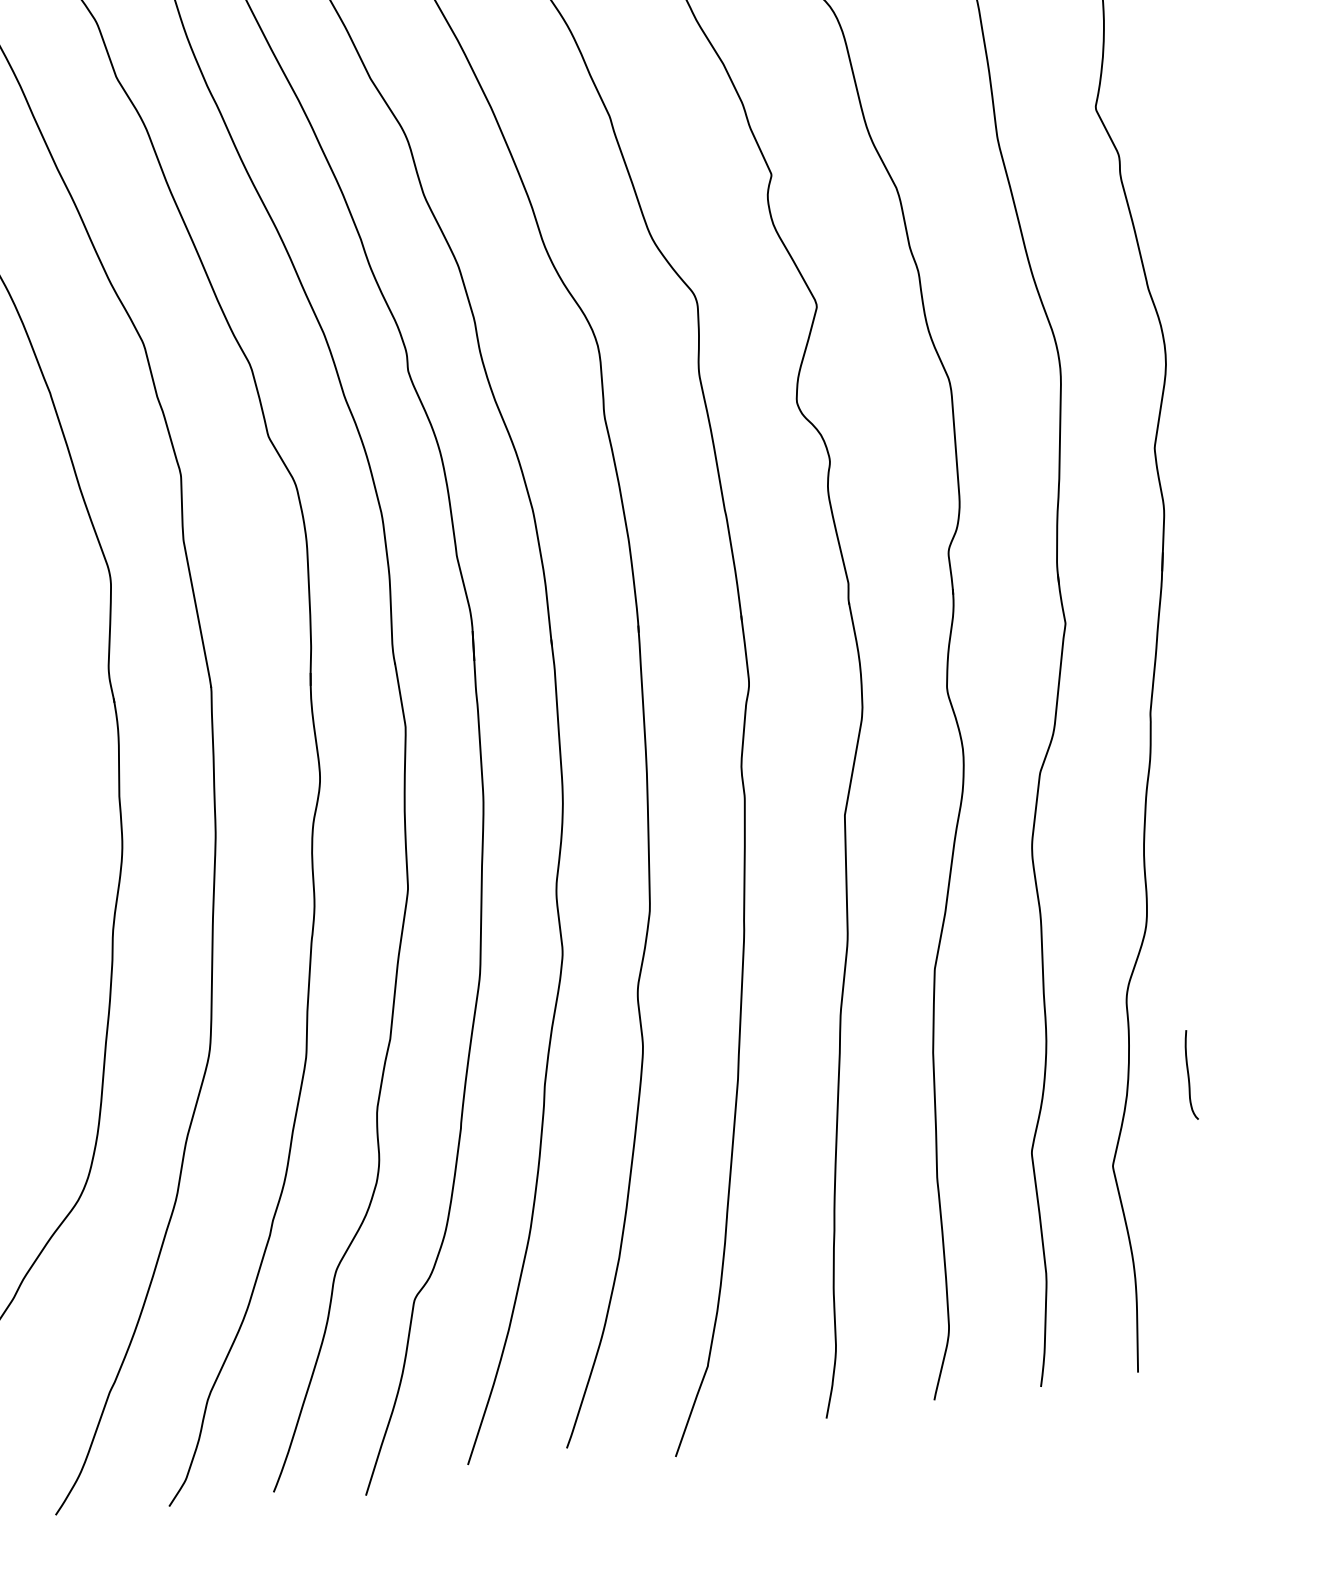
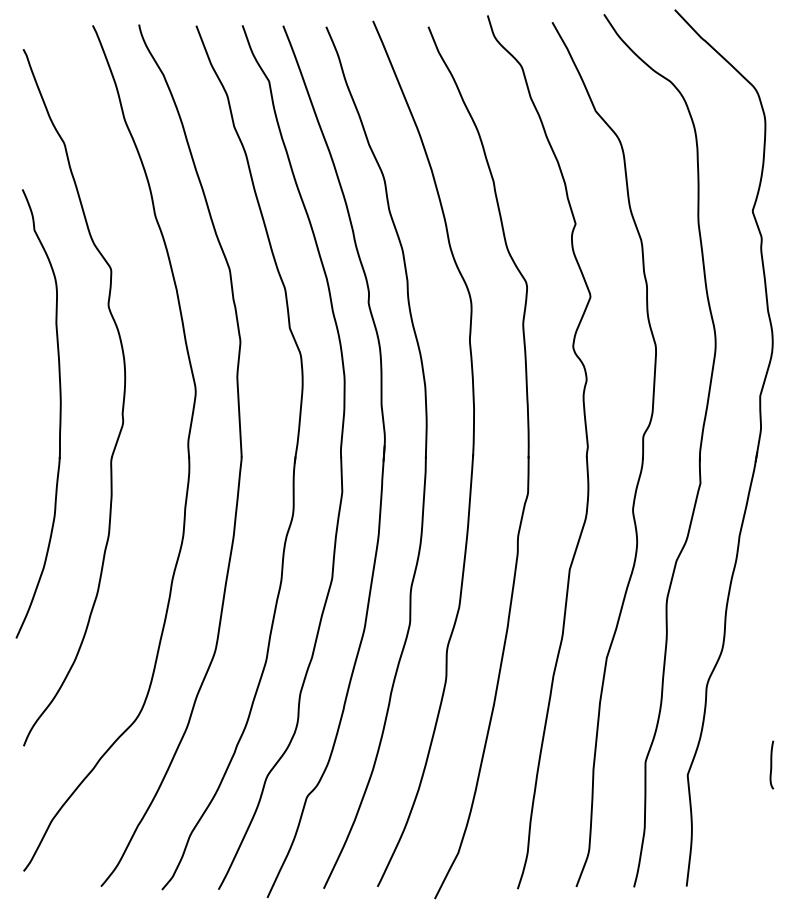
curve: (1188, 1074) -> (771, 764), moved

